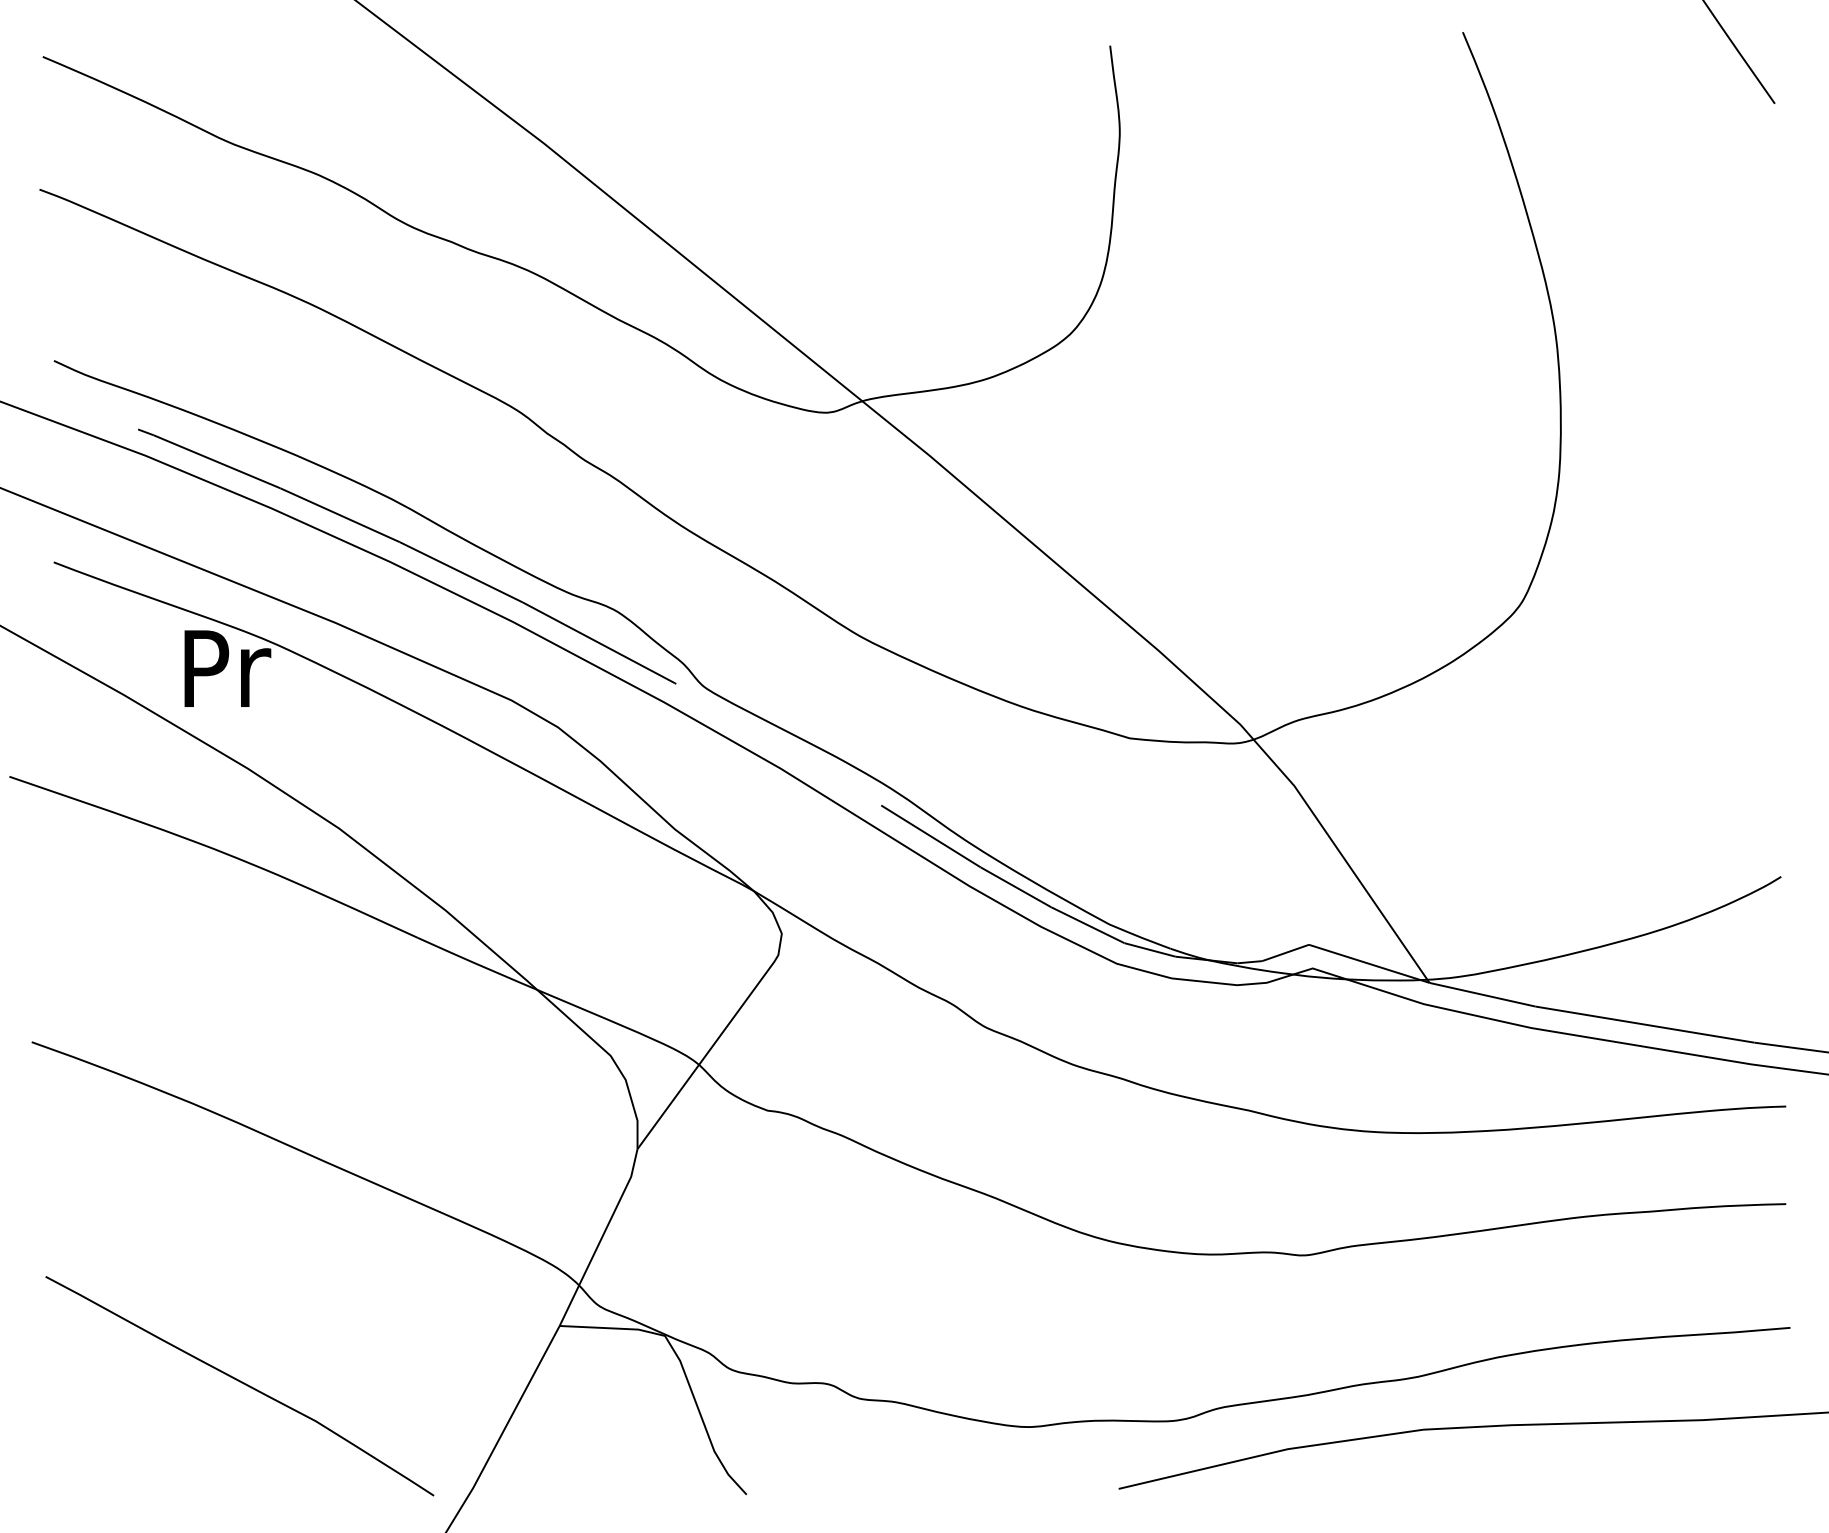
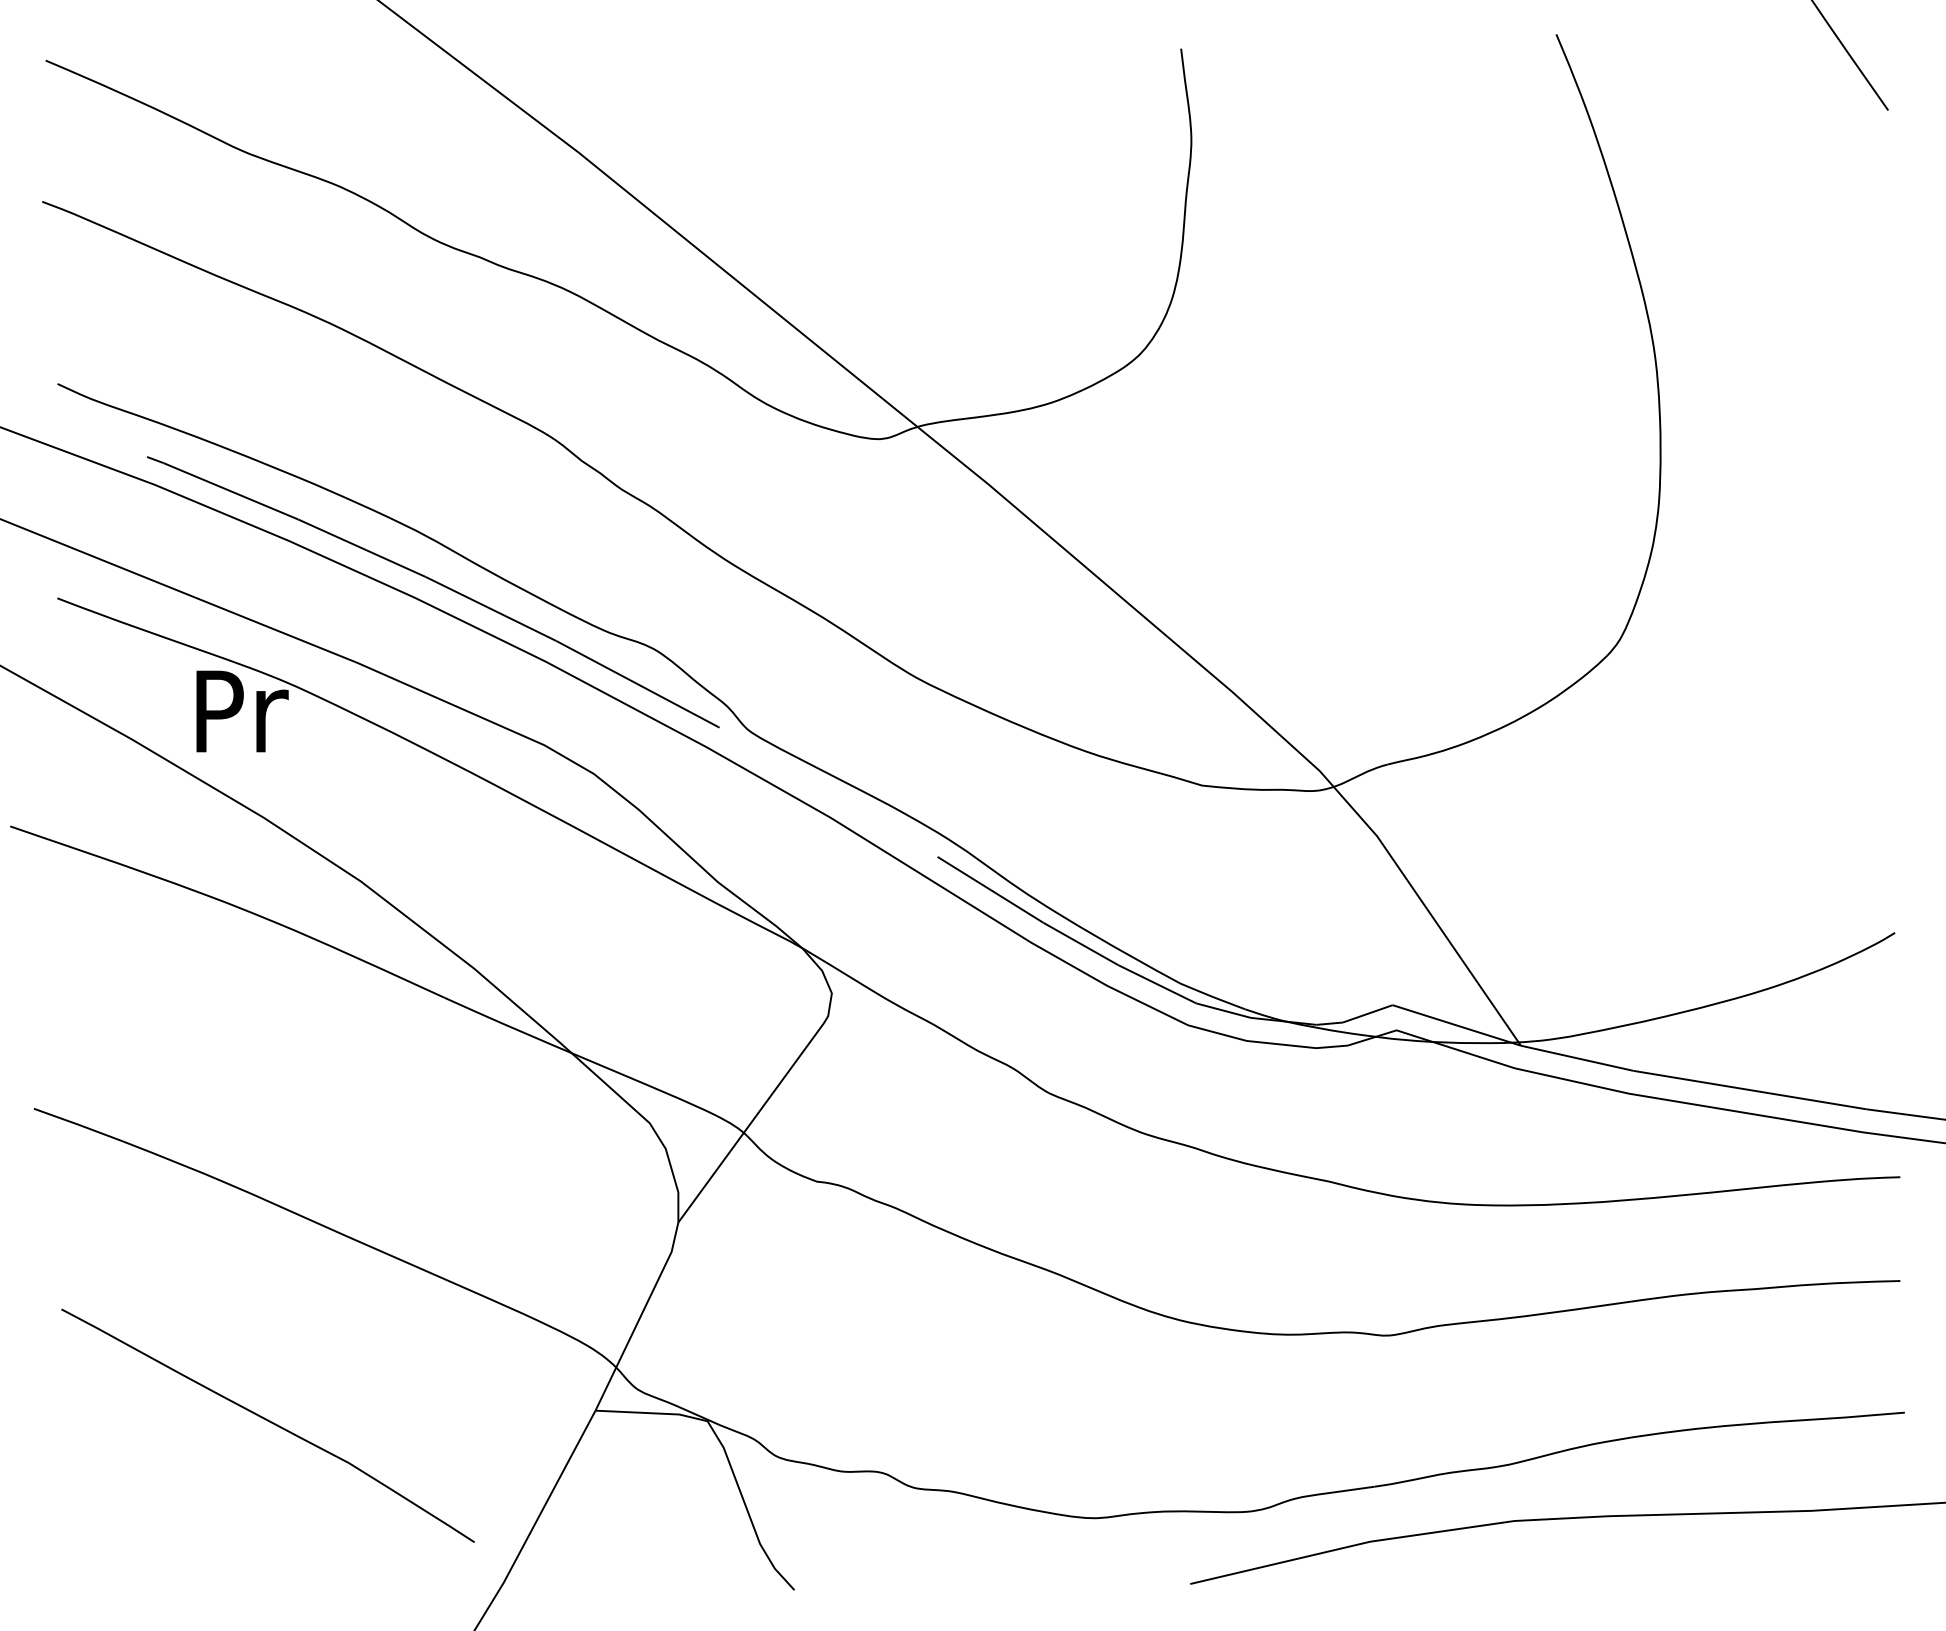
curve: (241, 1383) -> (269, 1422), moved

